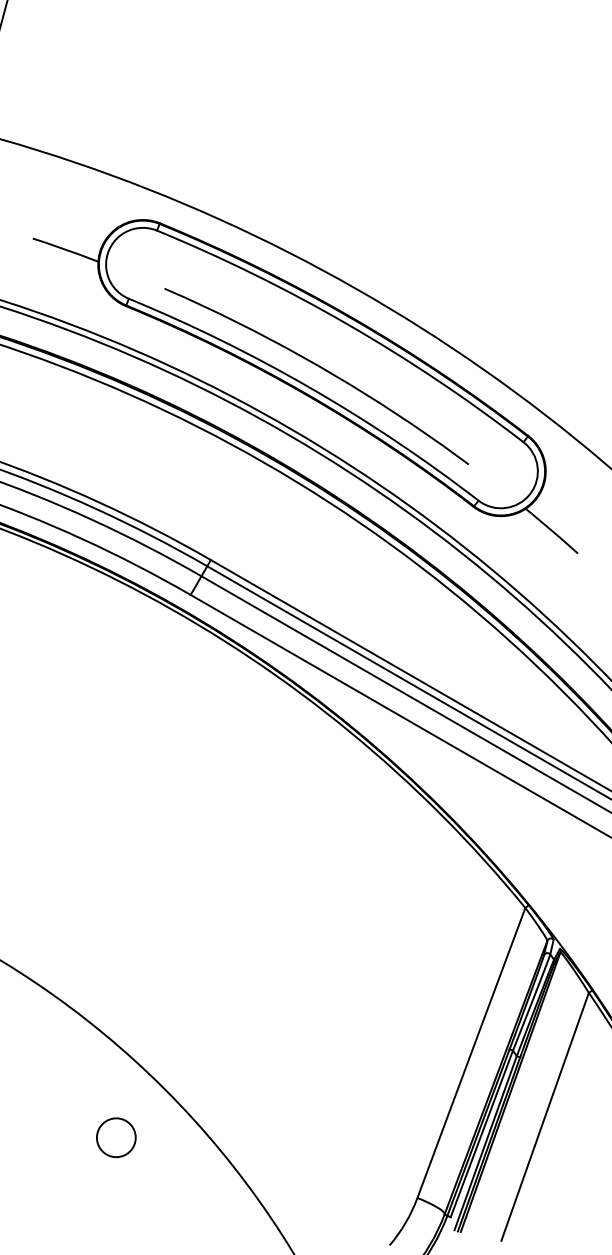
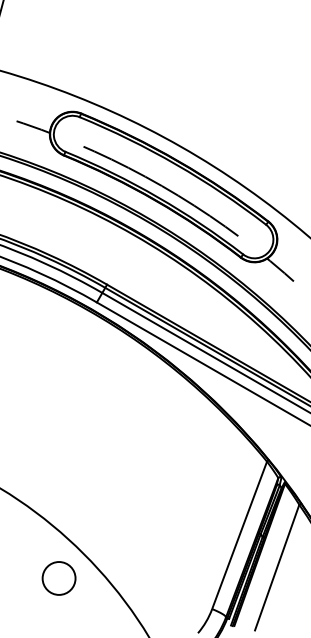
circle: (115, 1137) -> (58, 578), size x1.67

